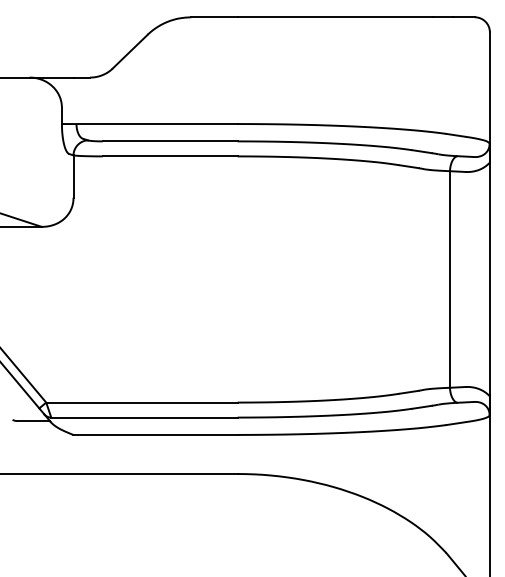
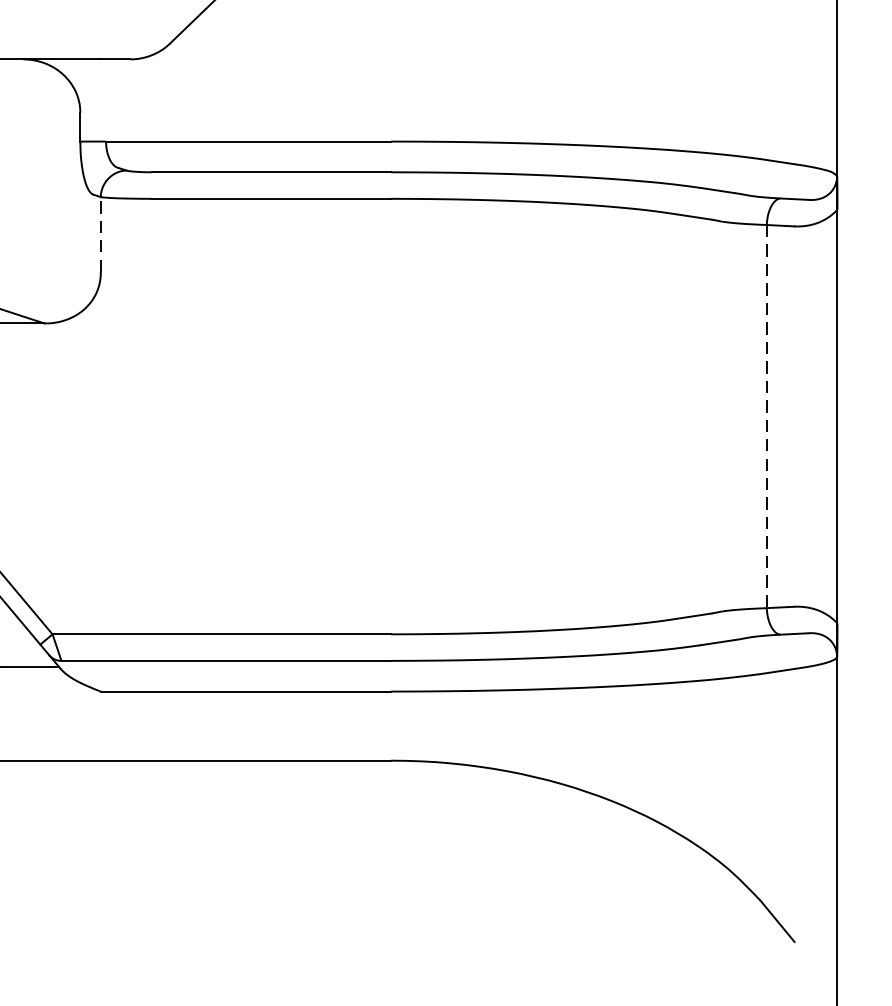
line: (73, 176) -> (100, 234), solid -> dashed
line: (449, 279) -> (765, 416), solid -> dashed

